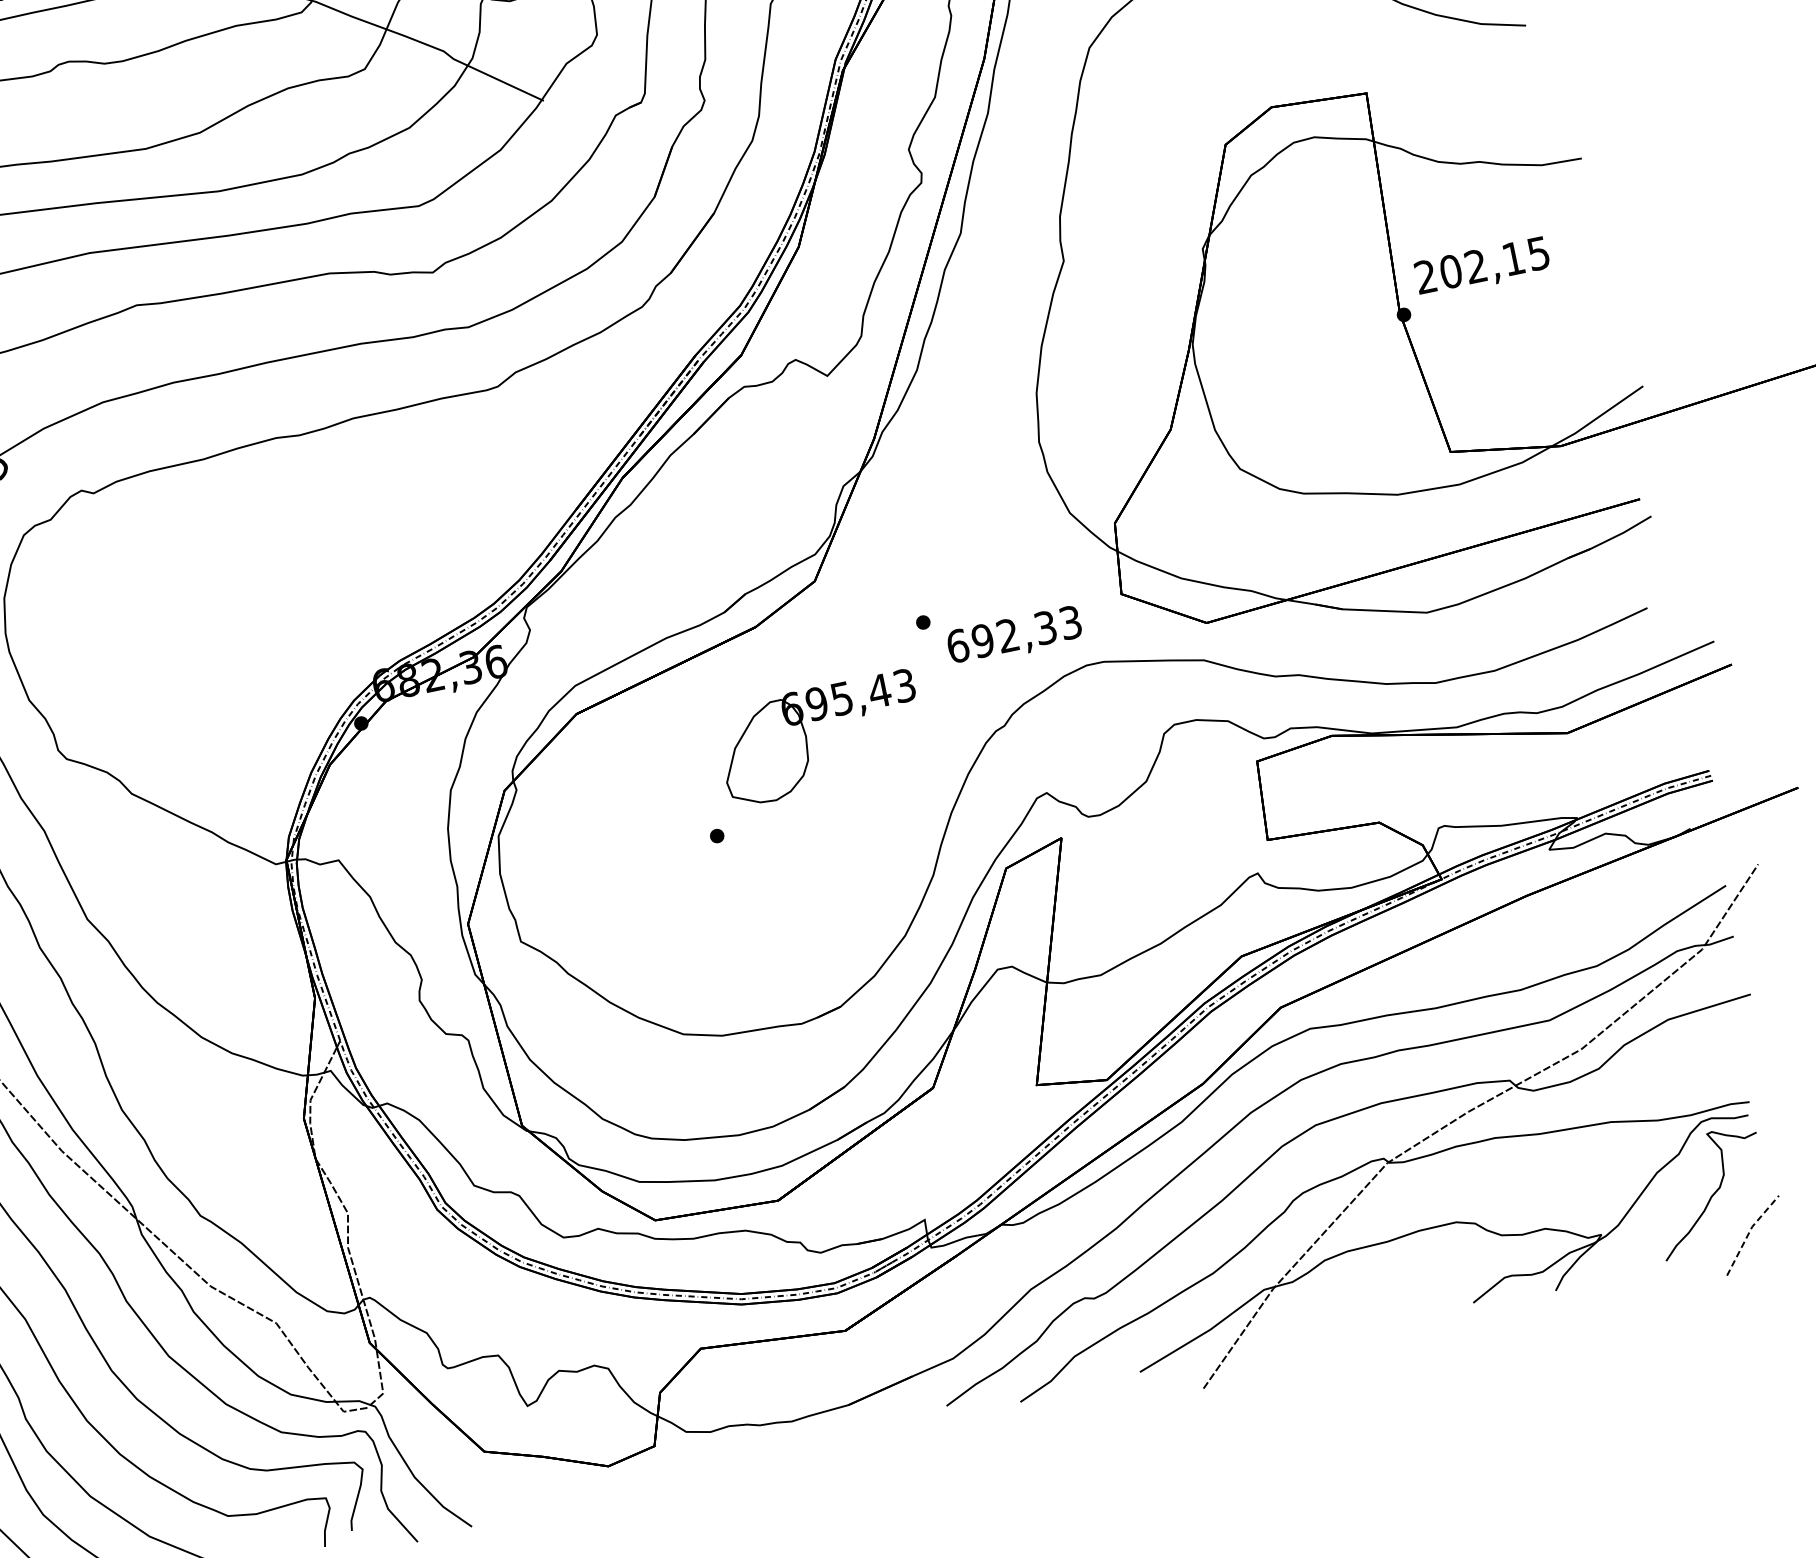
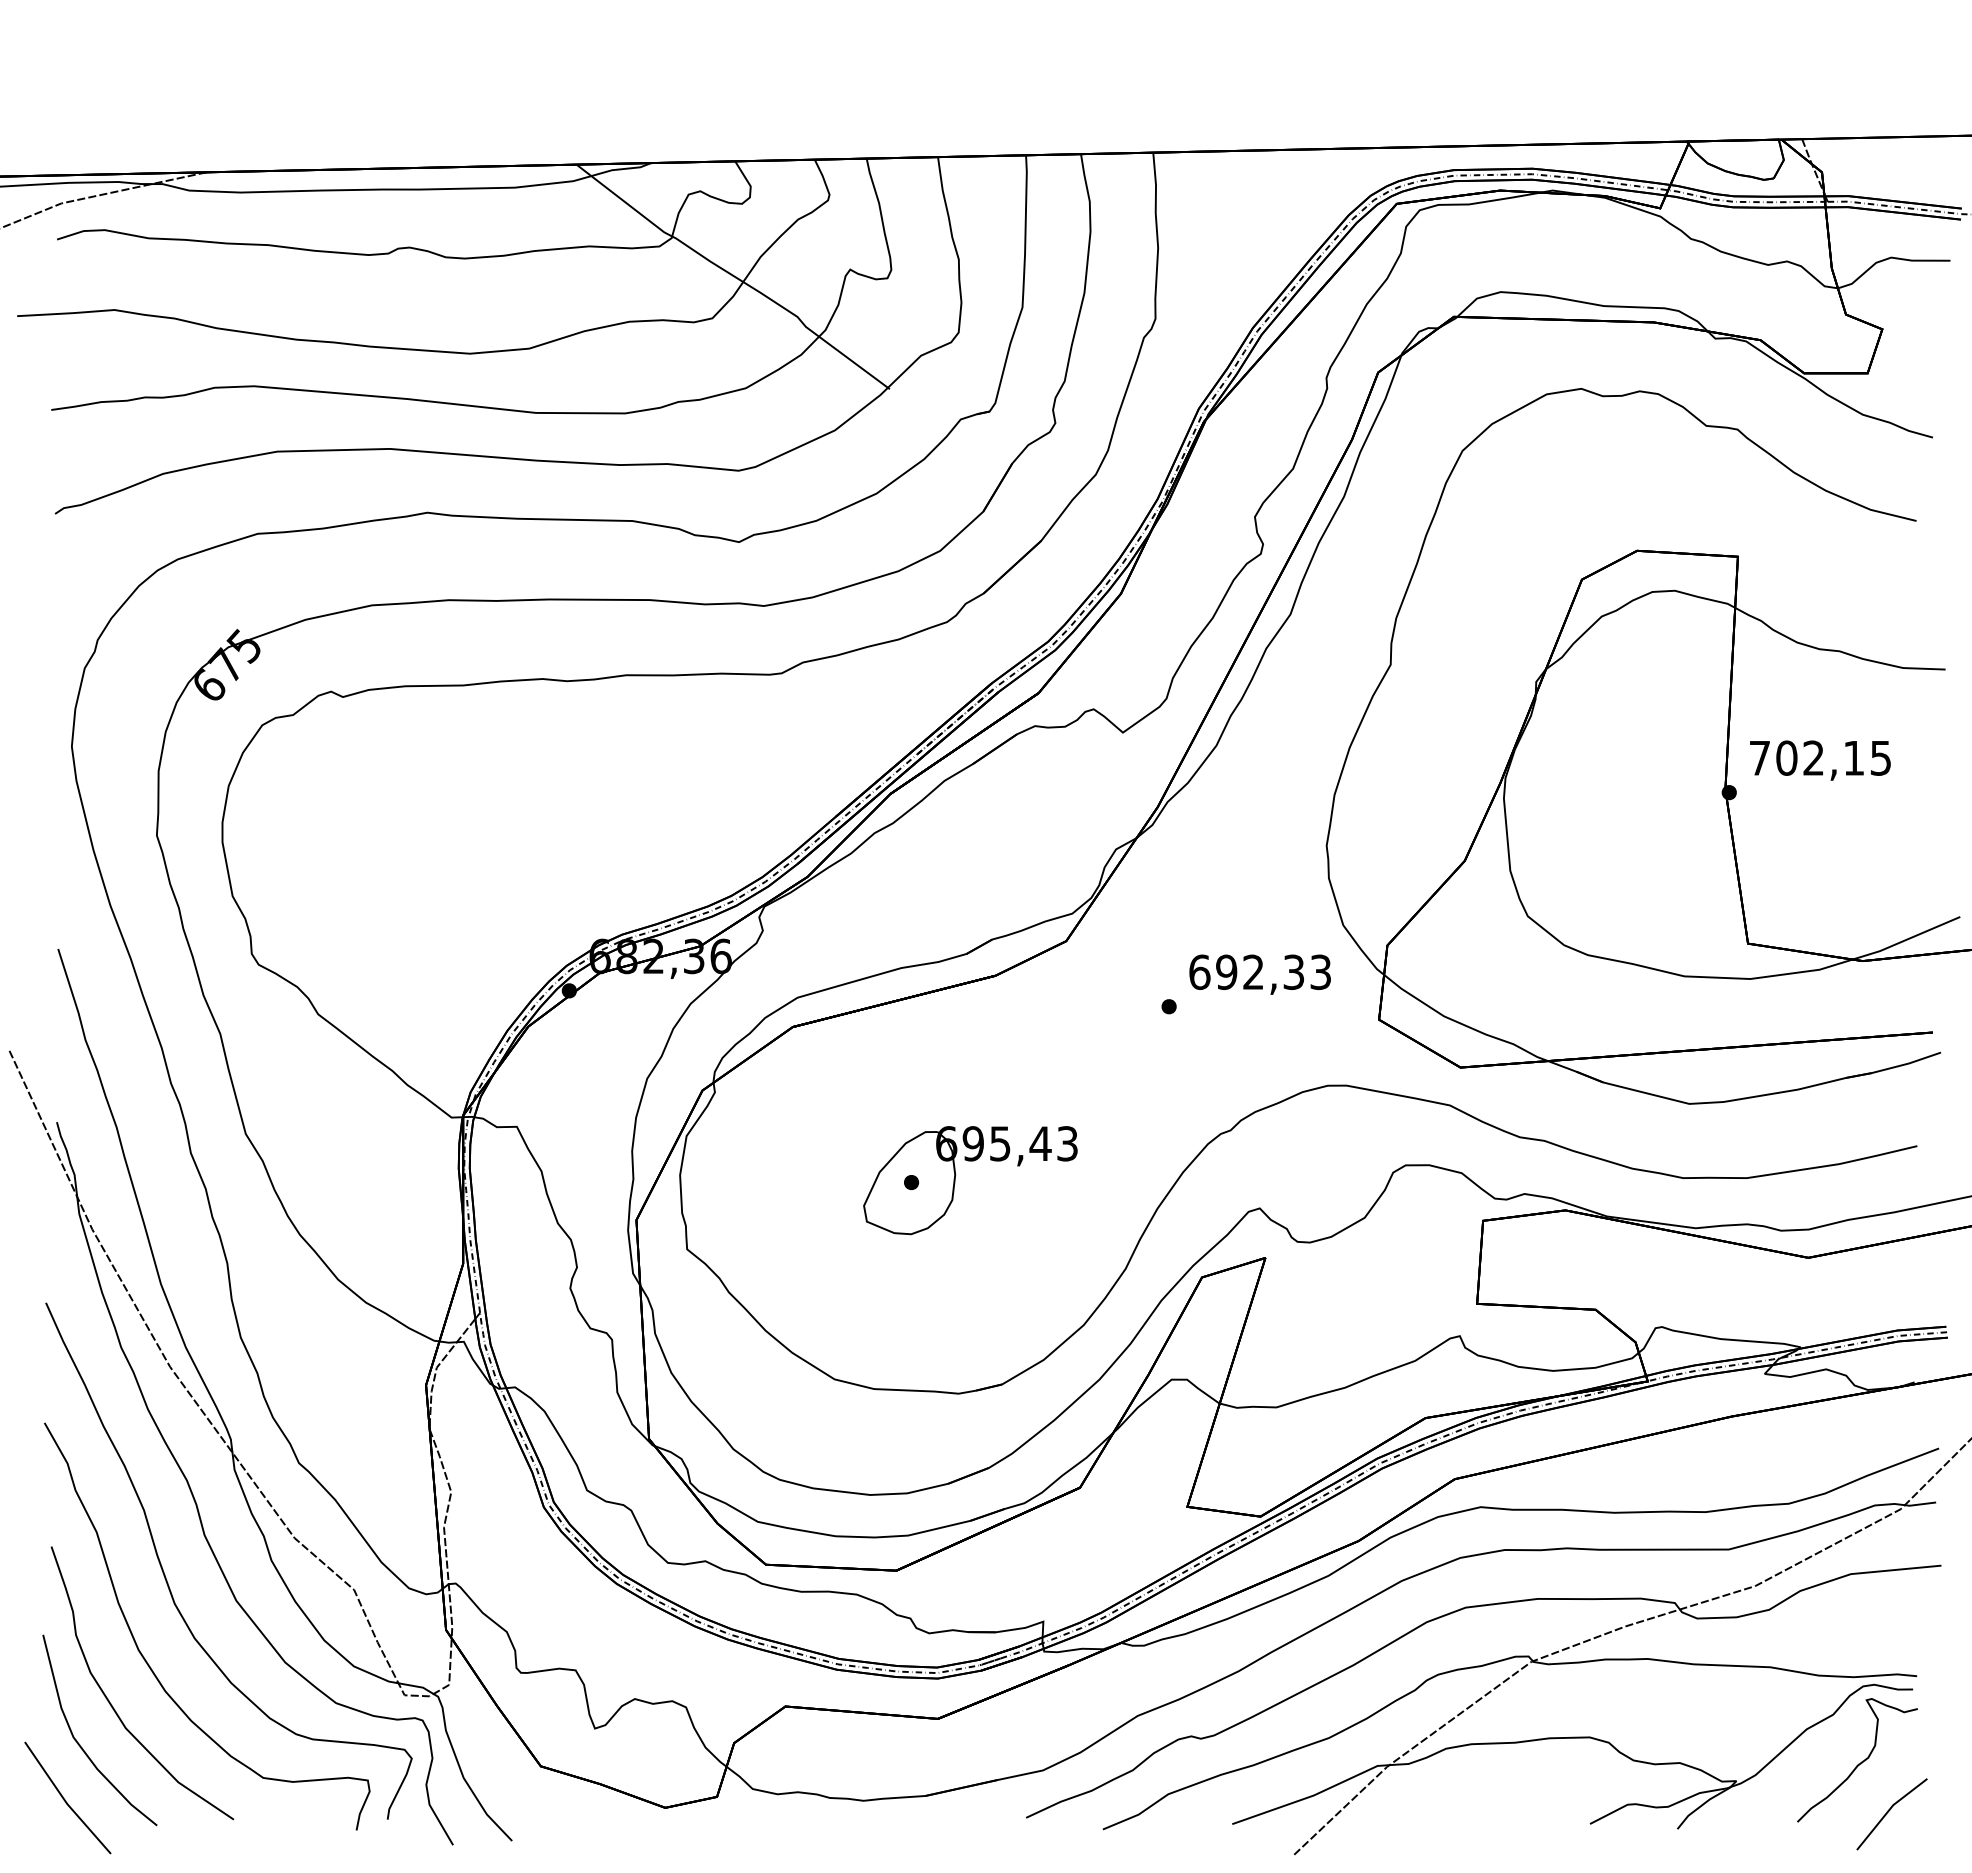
text: (1425, 276) -> (1759, 757), 202,15 -> 702,15
text: (1014, 636) -> (1259, 974), moved
part: (807, 736) -> (956, 1175), moved
line: (1748, 1232) -> (1888, 1810), dashed -> solid

